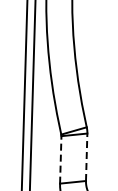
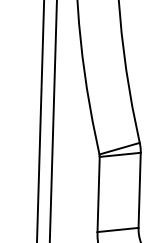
line: (86, 157) -> (139, 190), dashed -> solid
line: (60, 159) -> (98, 193), dashed -> solid

